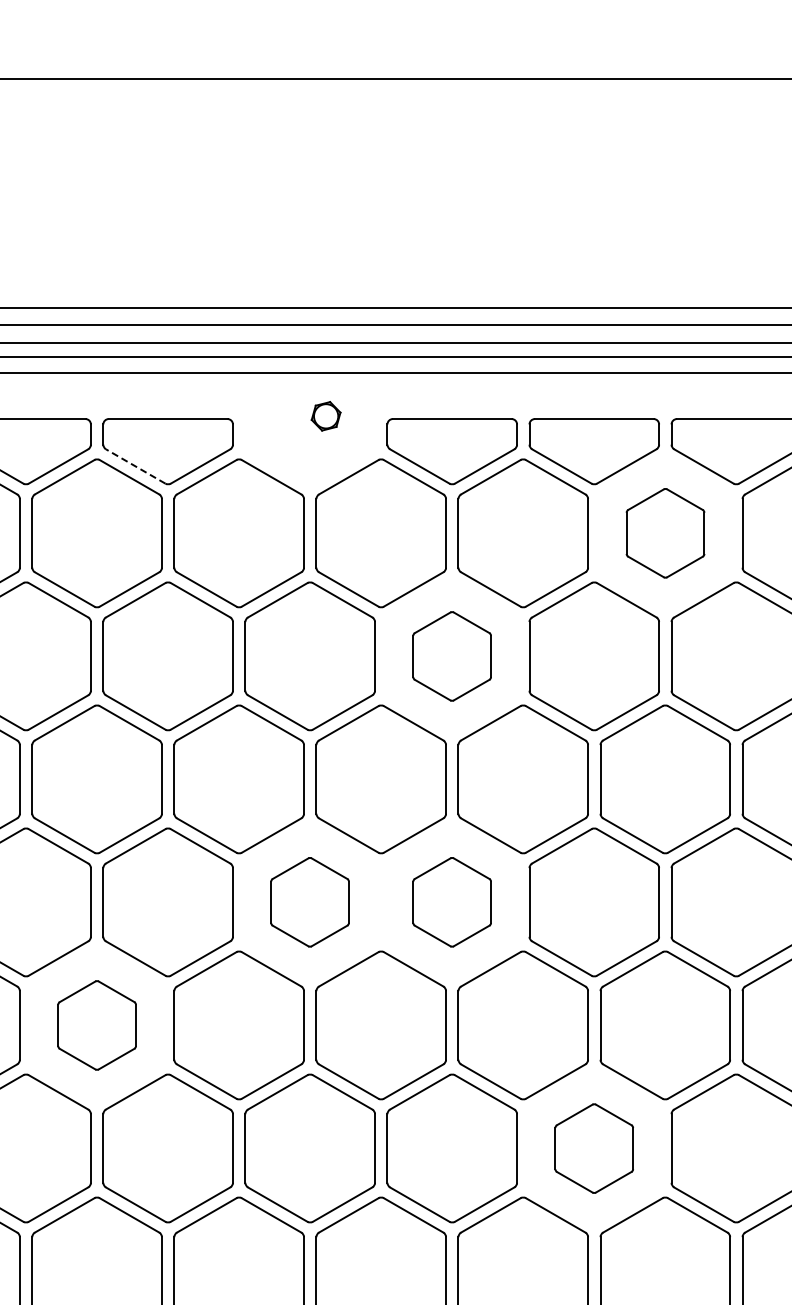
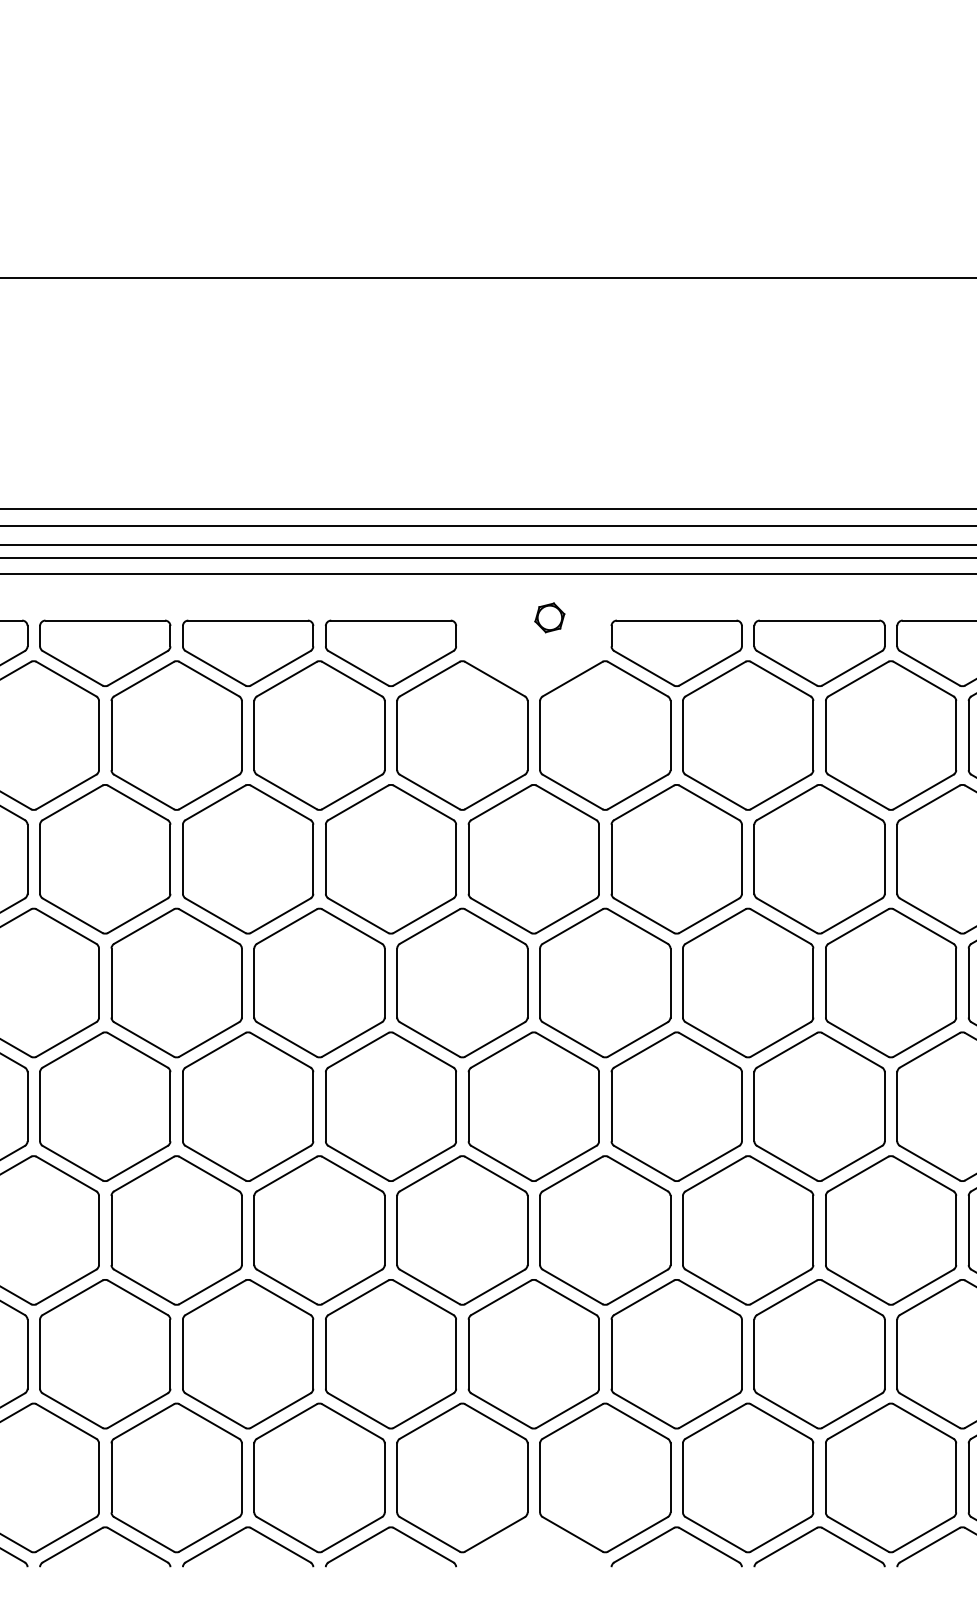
line: (134, 466) -> (357, 668), dashed -> solid
part: (665, 533) -> (891, 735), size x1.67
part: (452, 656) -> (676, 859), size x1.67
part: (309, 902) -> (533, 1106), size x1.67
part: (452, 902) -> (676, 1106), size x1.67
part: (97, 1025) -> (319, 1230), size x1.67
part: (594, 1148) -> (819, 1354), size x1.67

